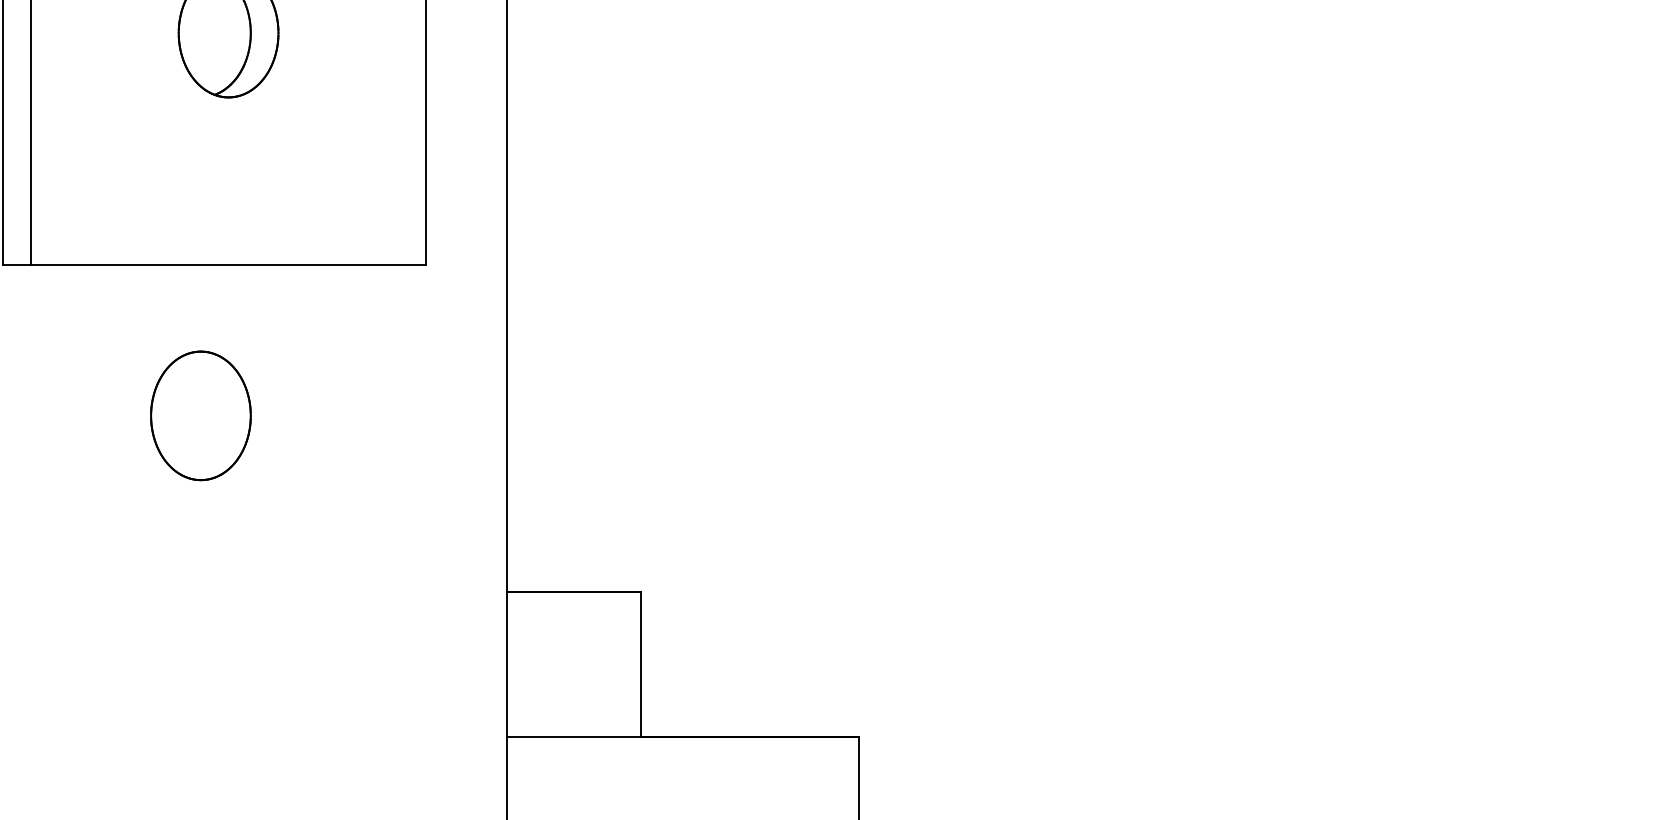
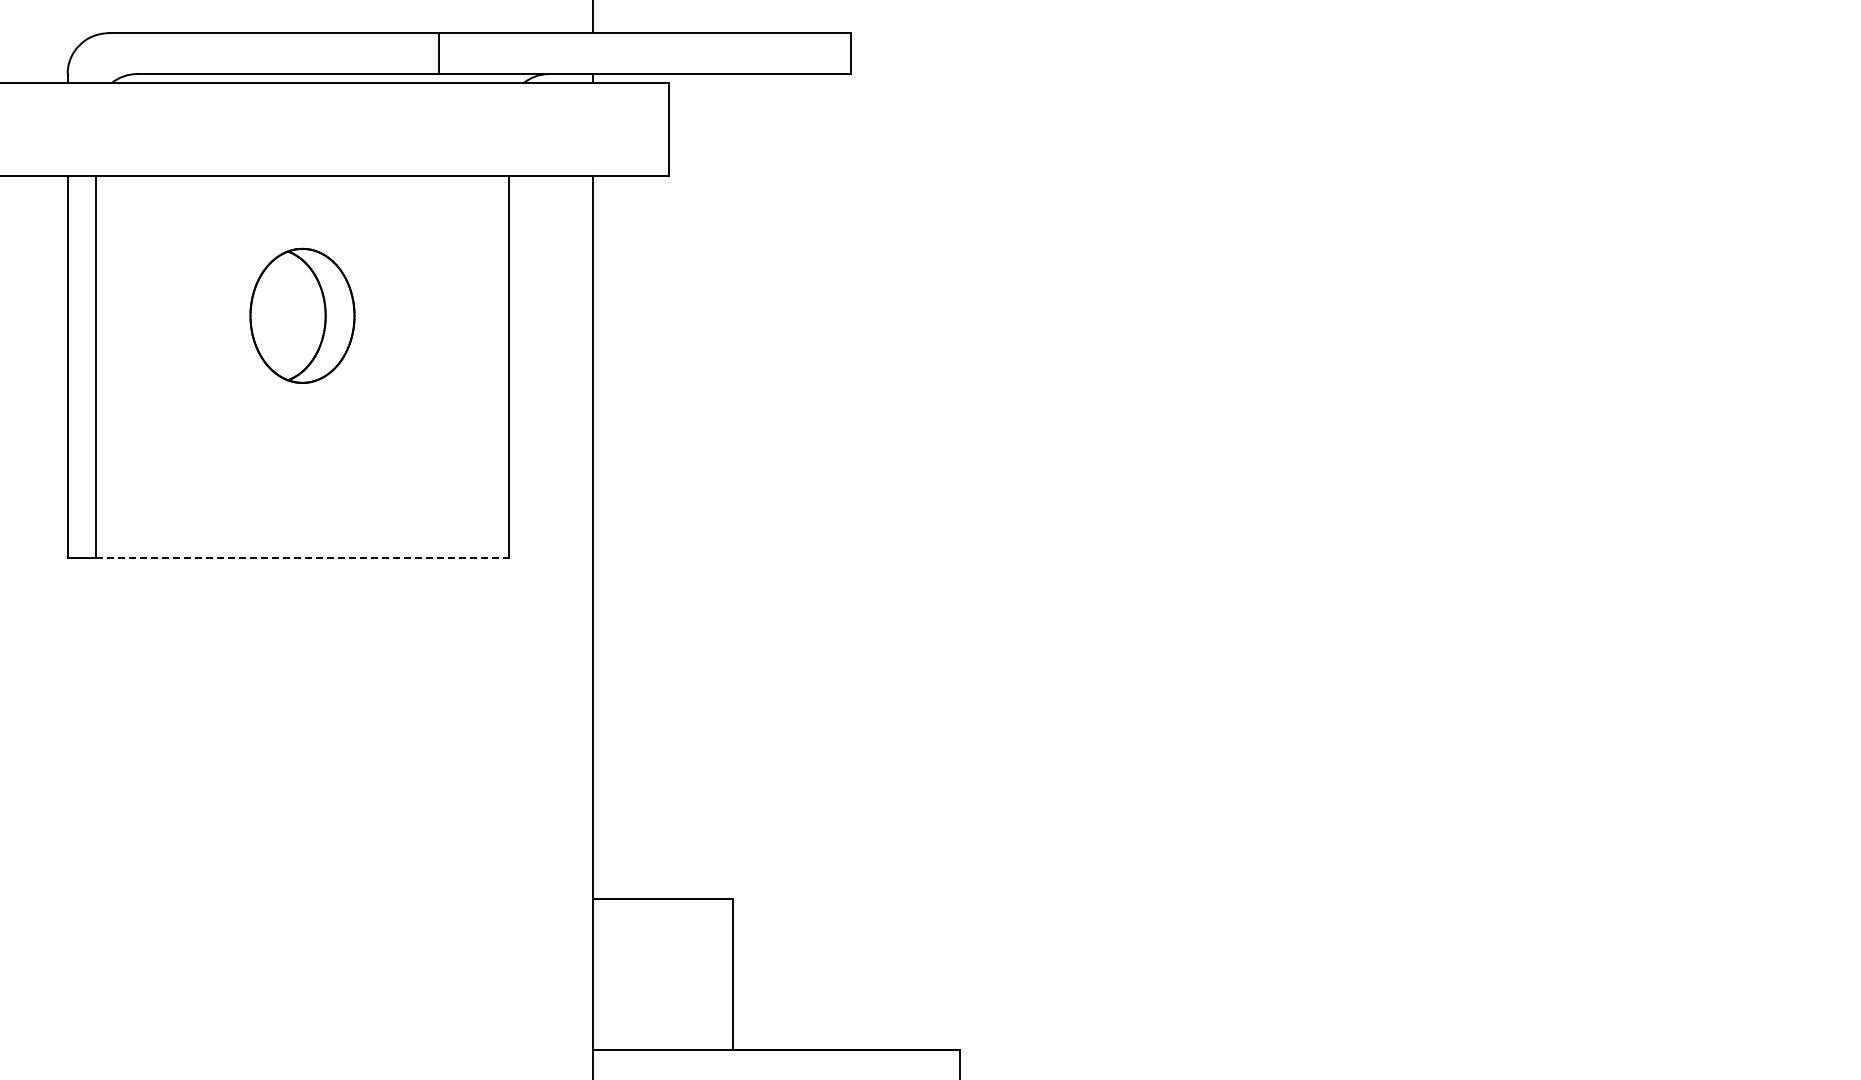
line: (229, 264) -> (303, 557), solid -> dashed
part: (200, 416) -> (273, 715), removed

